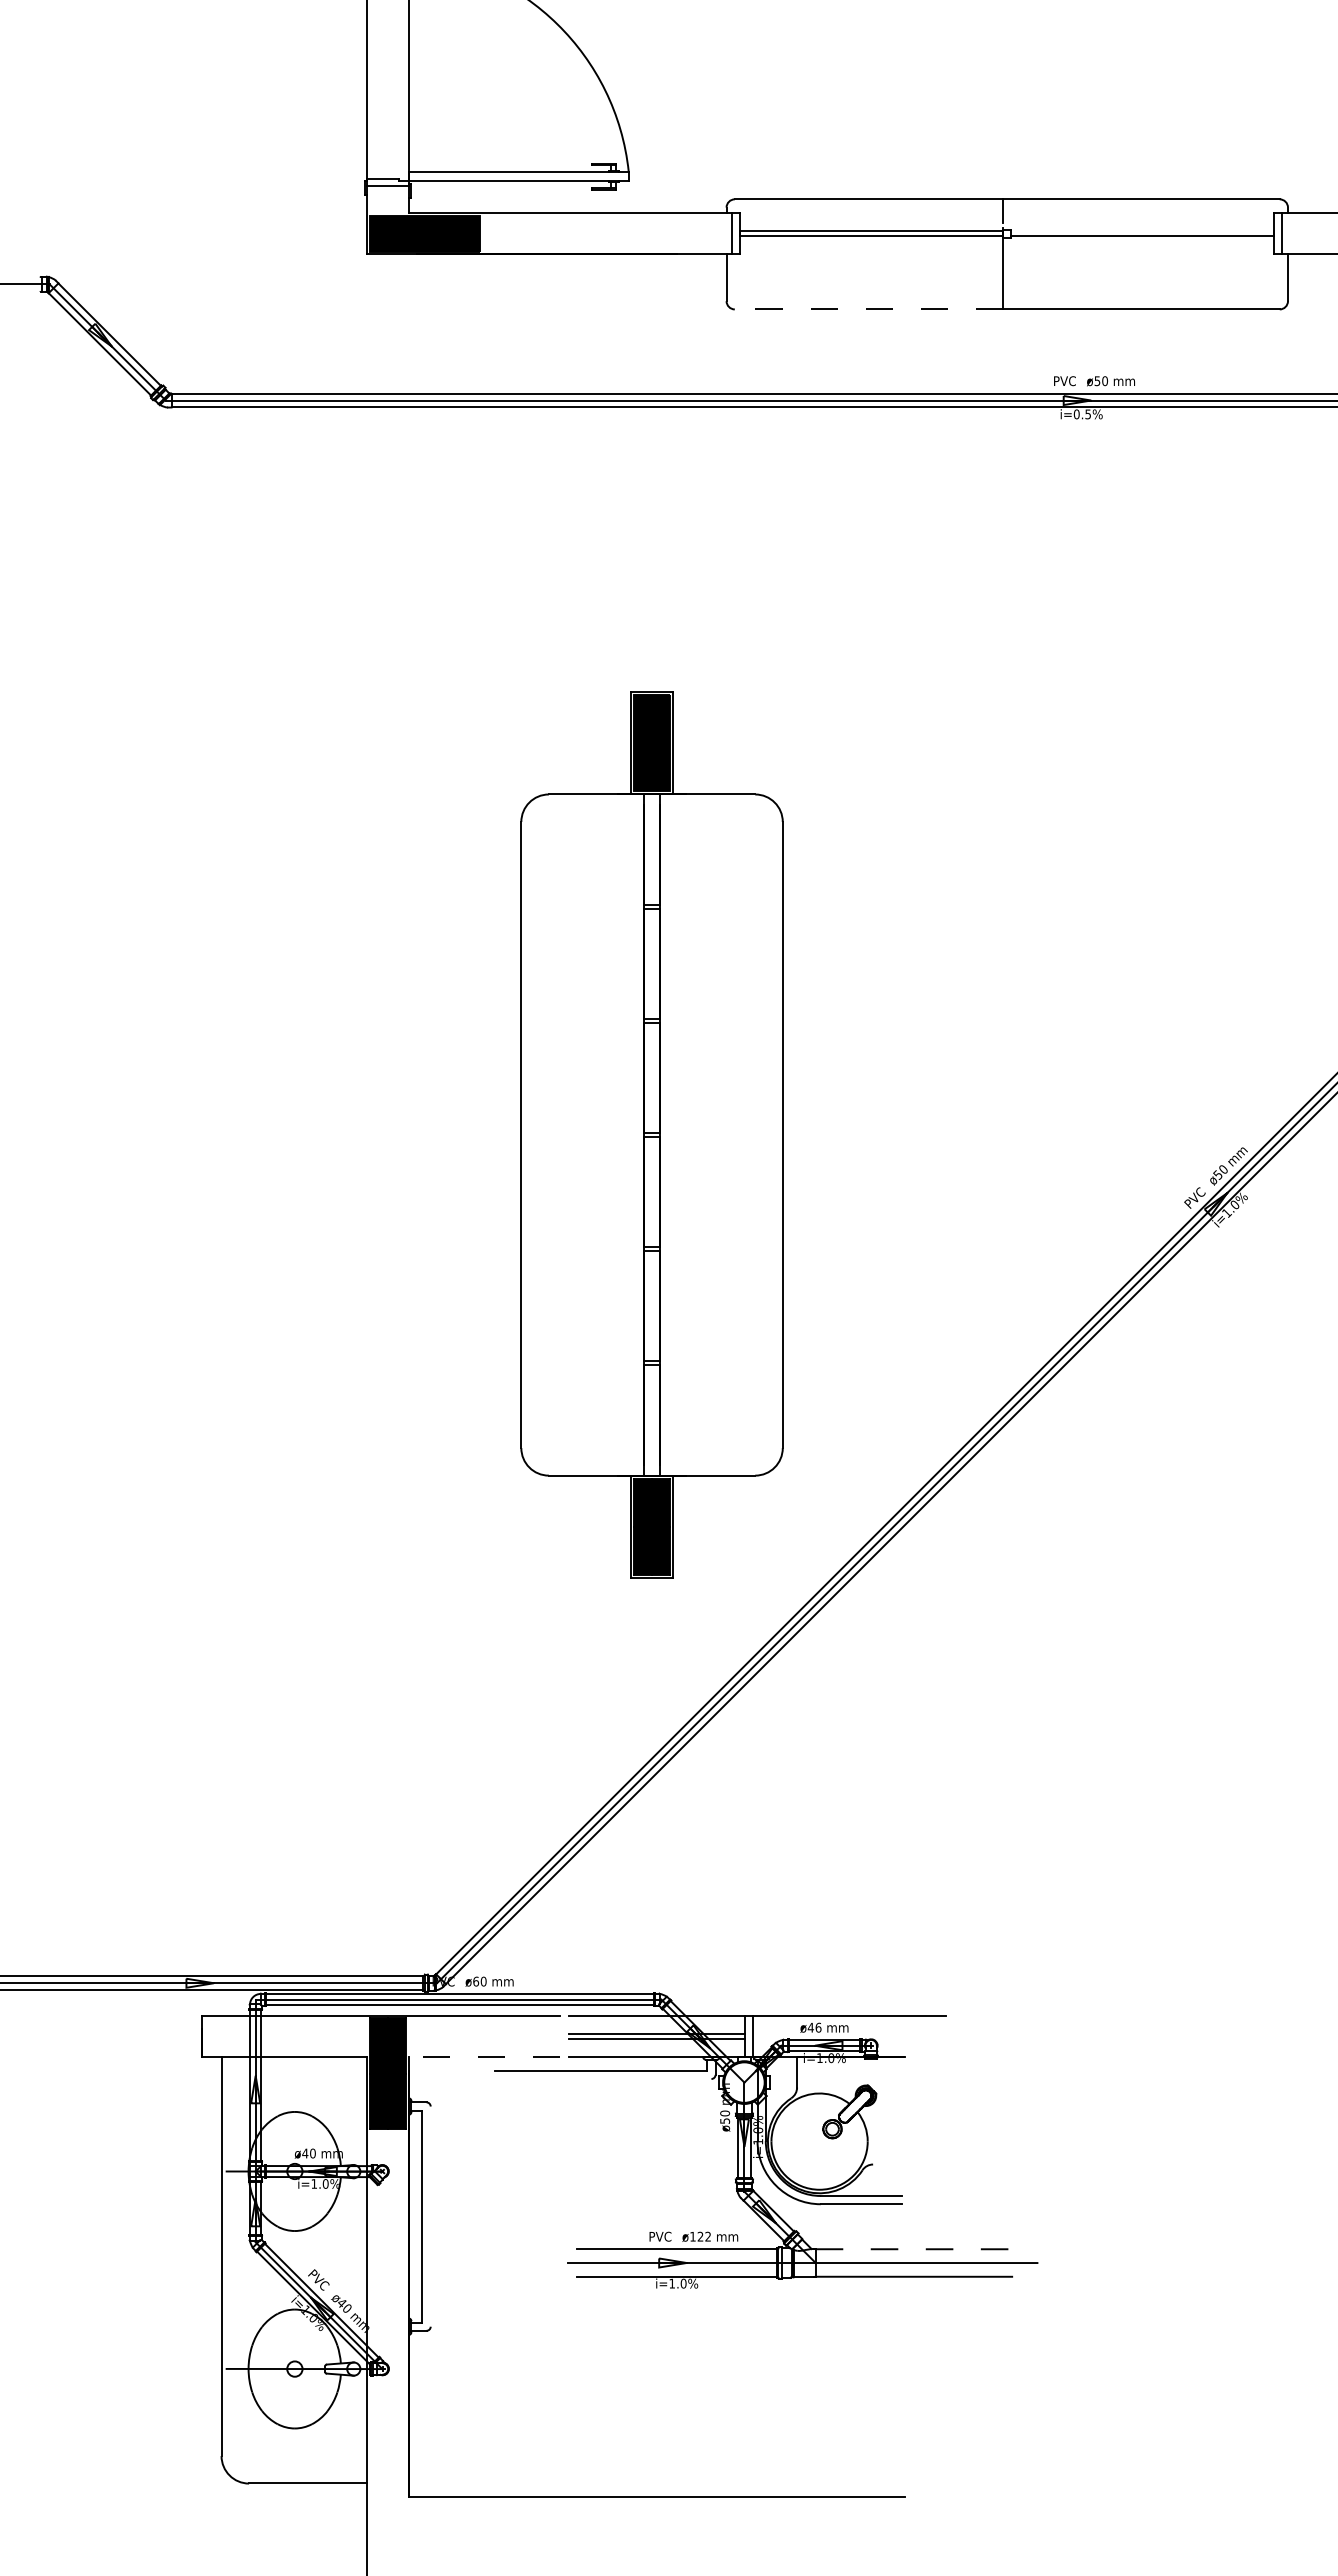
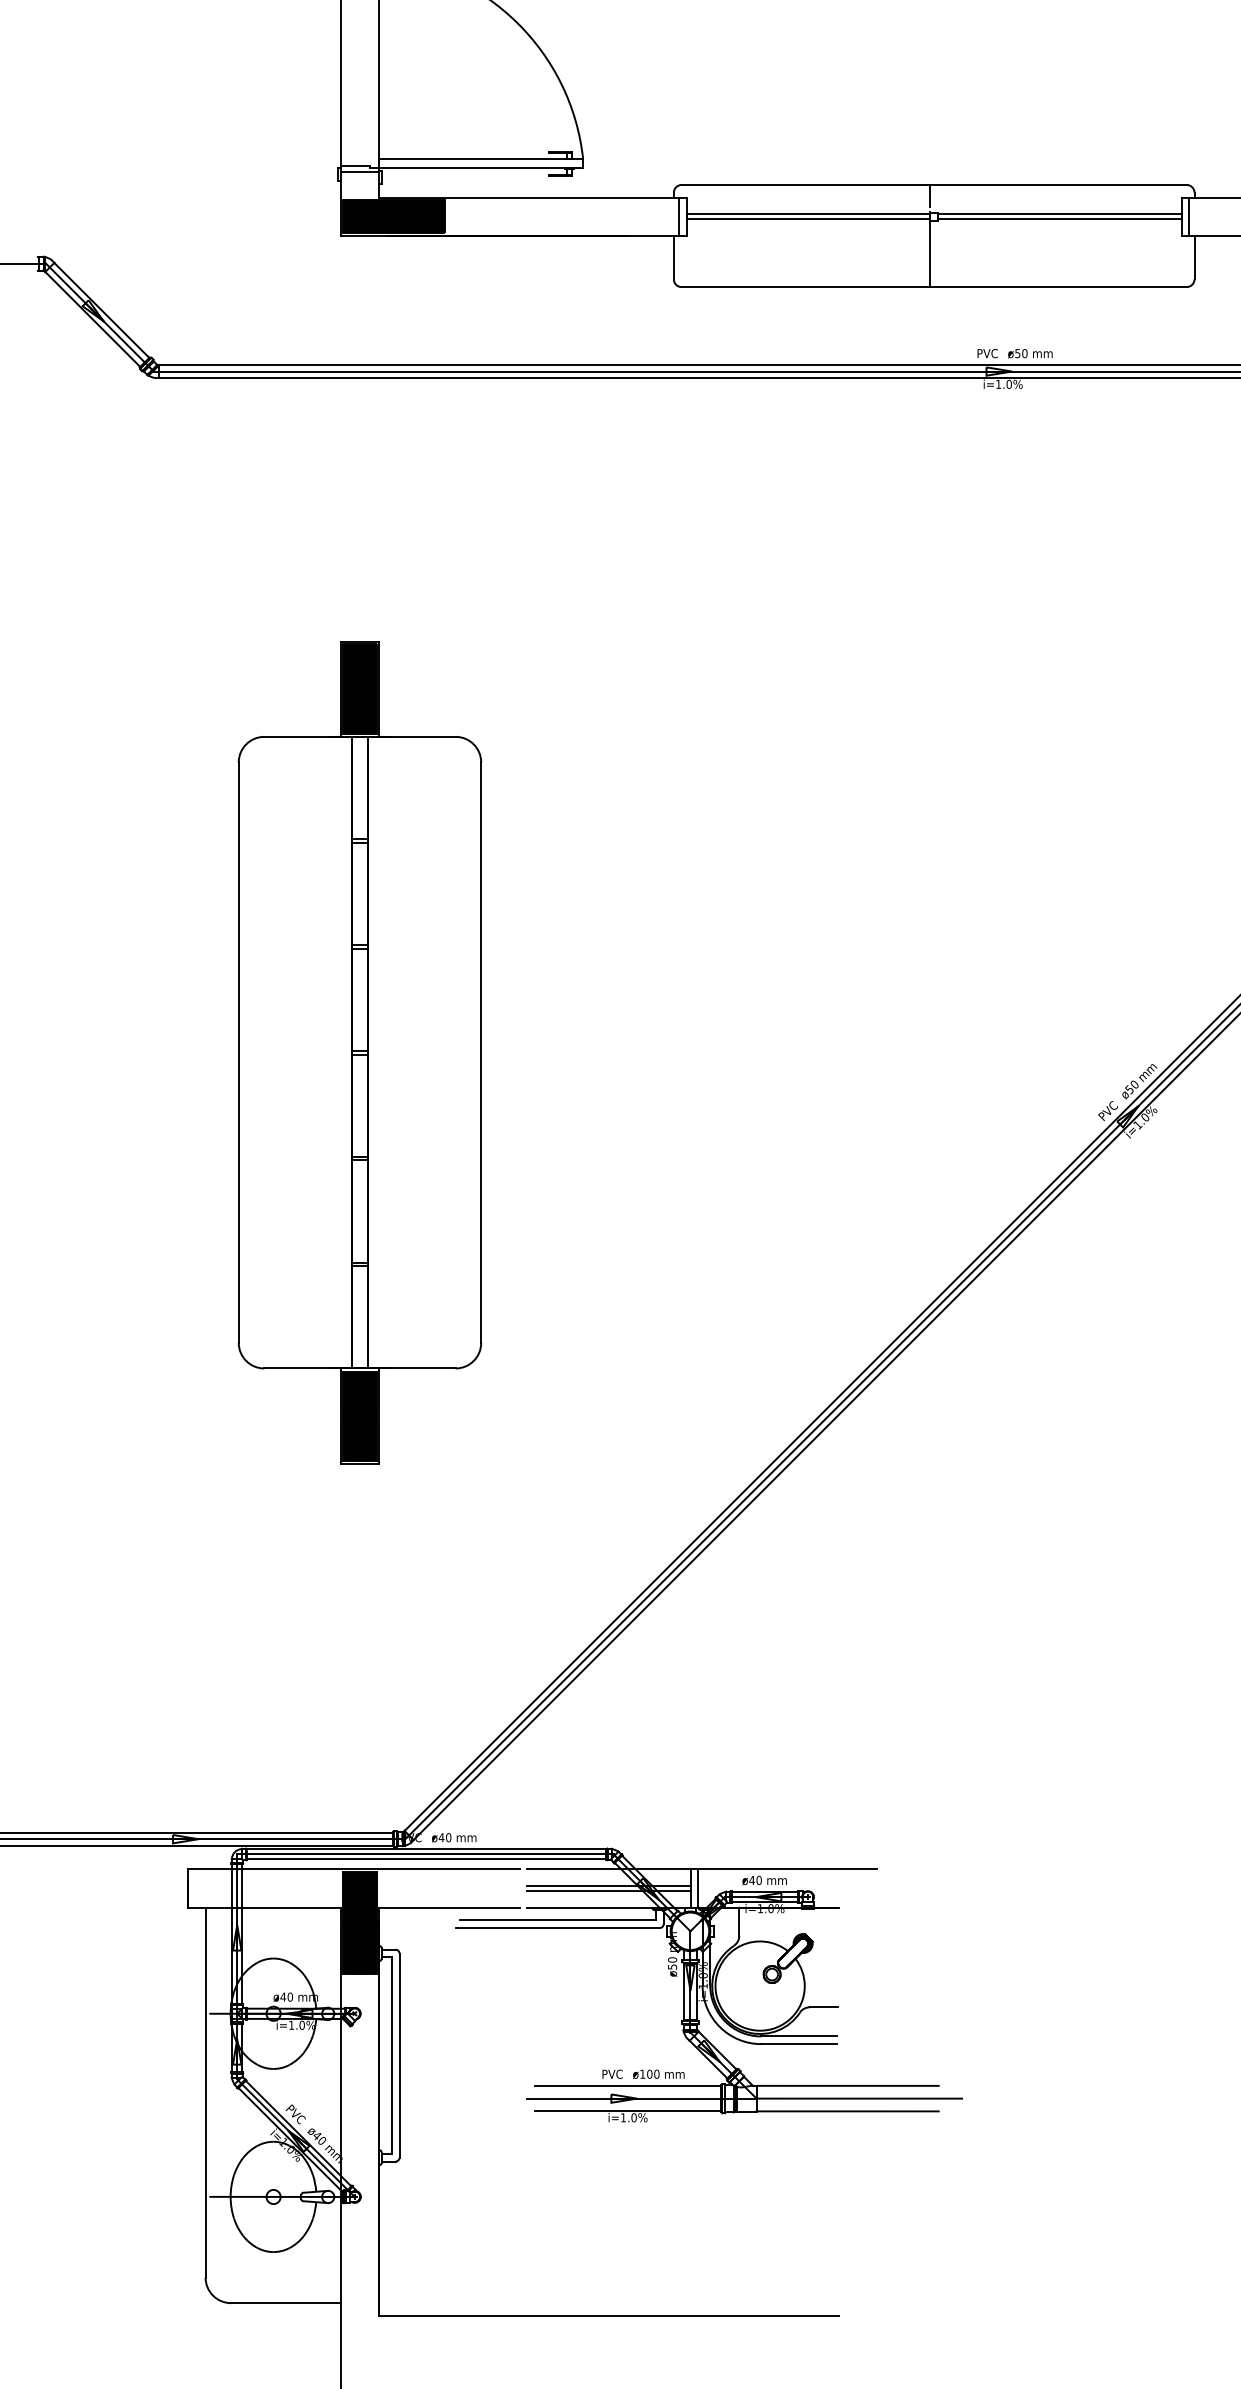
line: (1142, 231) -> (1059, 214), added
line: (868, 309) -> (805, 287), dashed -> solid
text: (1082, 414) -> (1003, 384), i=0.5% -> i=1.0%
part: (651, 1134) -> (359, 1052), moved
text: (475, 1981) -> (441, 1837), ø60 -> ø40
text: (818, 2027) -> (759, 1880), ø46 -> ø40
line: (484, 2057) -> (449, 1908), dashed -> solid
line: (601, 2079) -> (557, 1928), added
line: (888, 2164) -> (824, 2007), added
line: (430, 2216) -> (399, 2055), added
text: (704, 2236) -> (653, 2074), ø122 -> ø100
line: (914, 2249) -> (848, 2086), dashed -> solid

